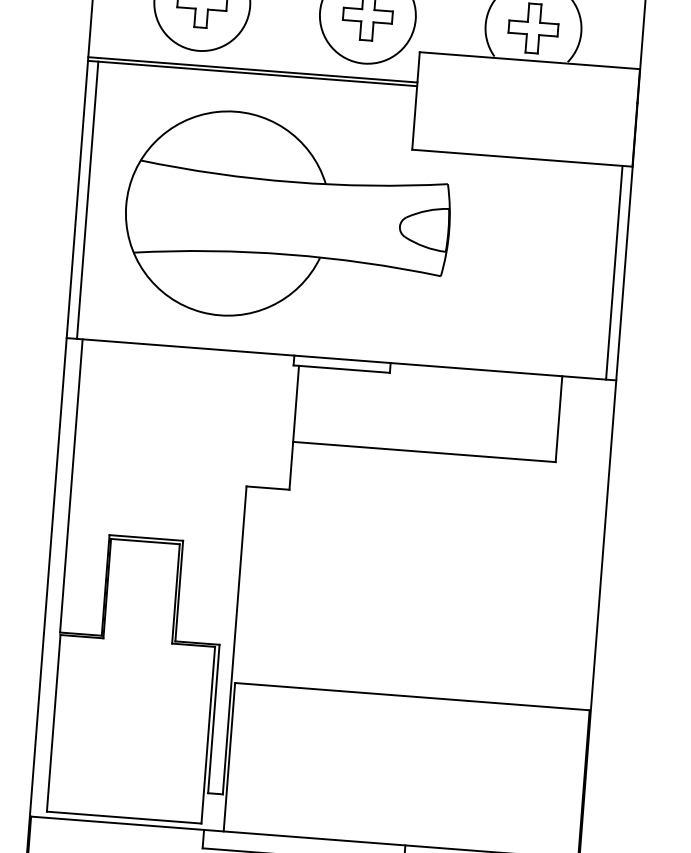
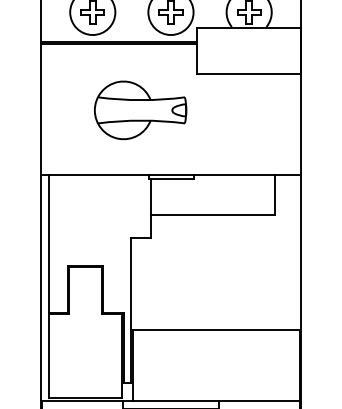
line: (88, 198) -> (46, 108), removed
part: (287, 218) -> (140, 110), size x0.6
line: (613, 271) -> (295, 123), removed

